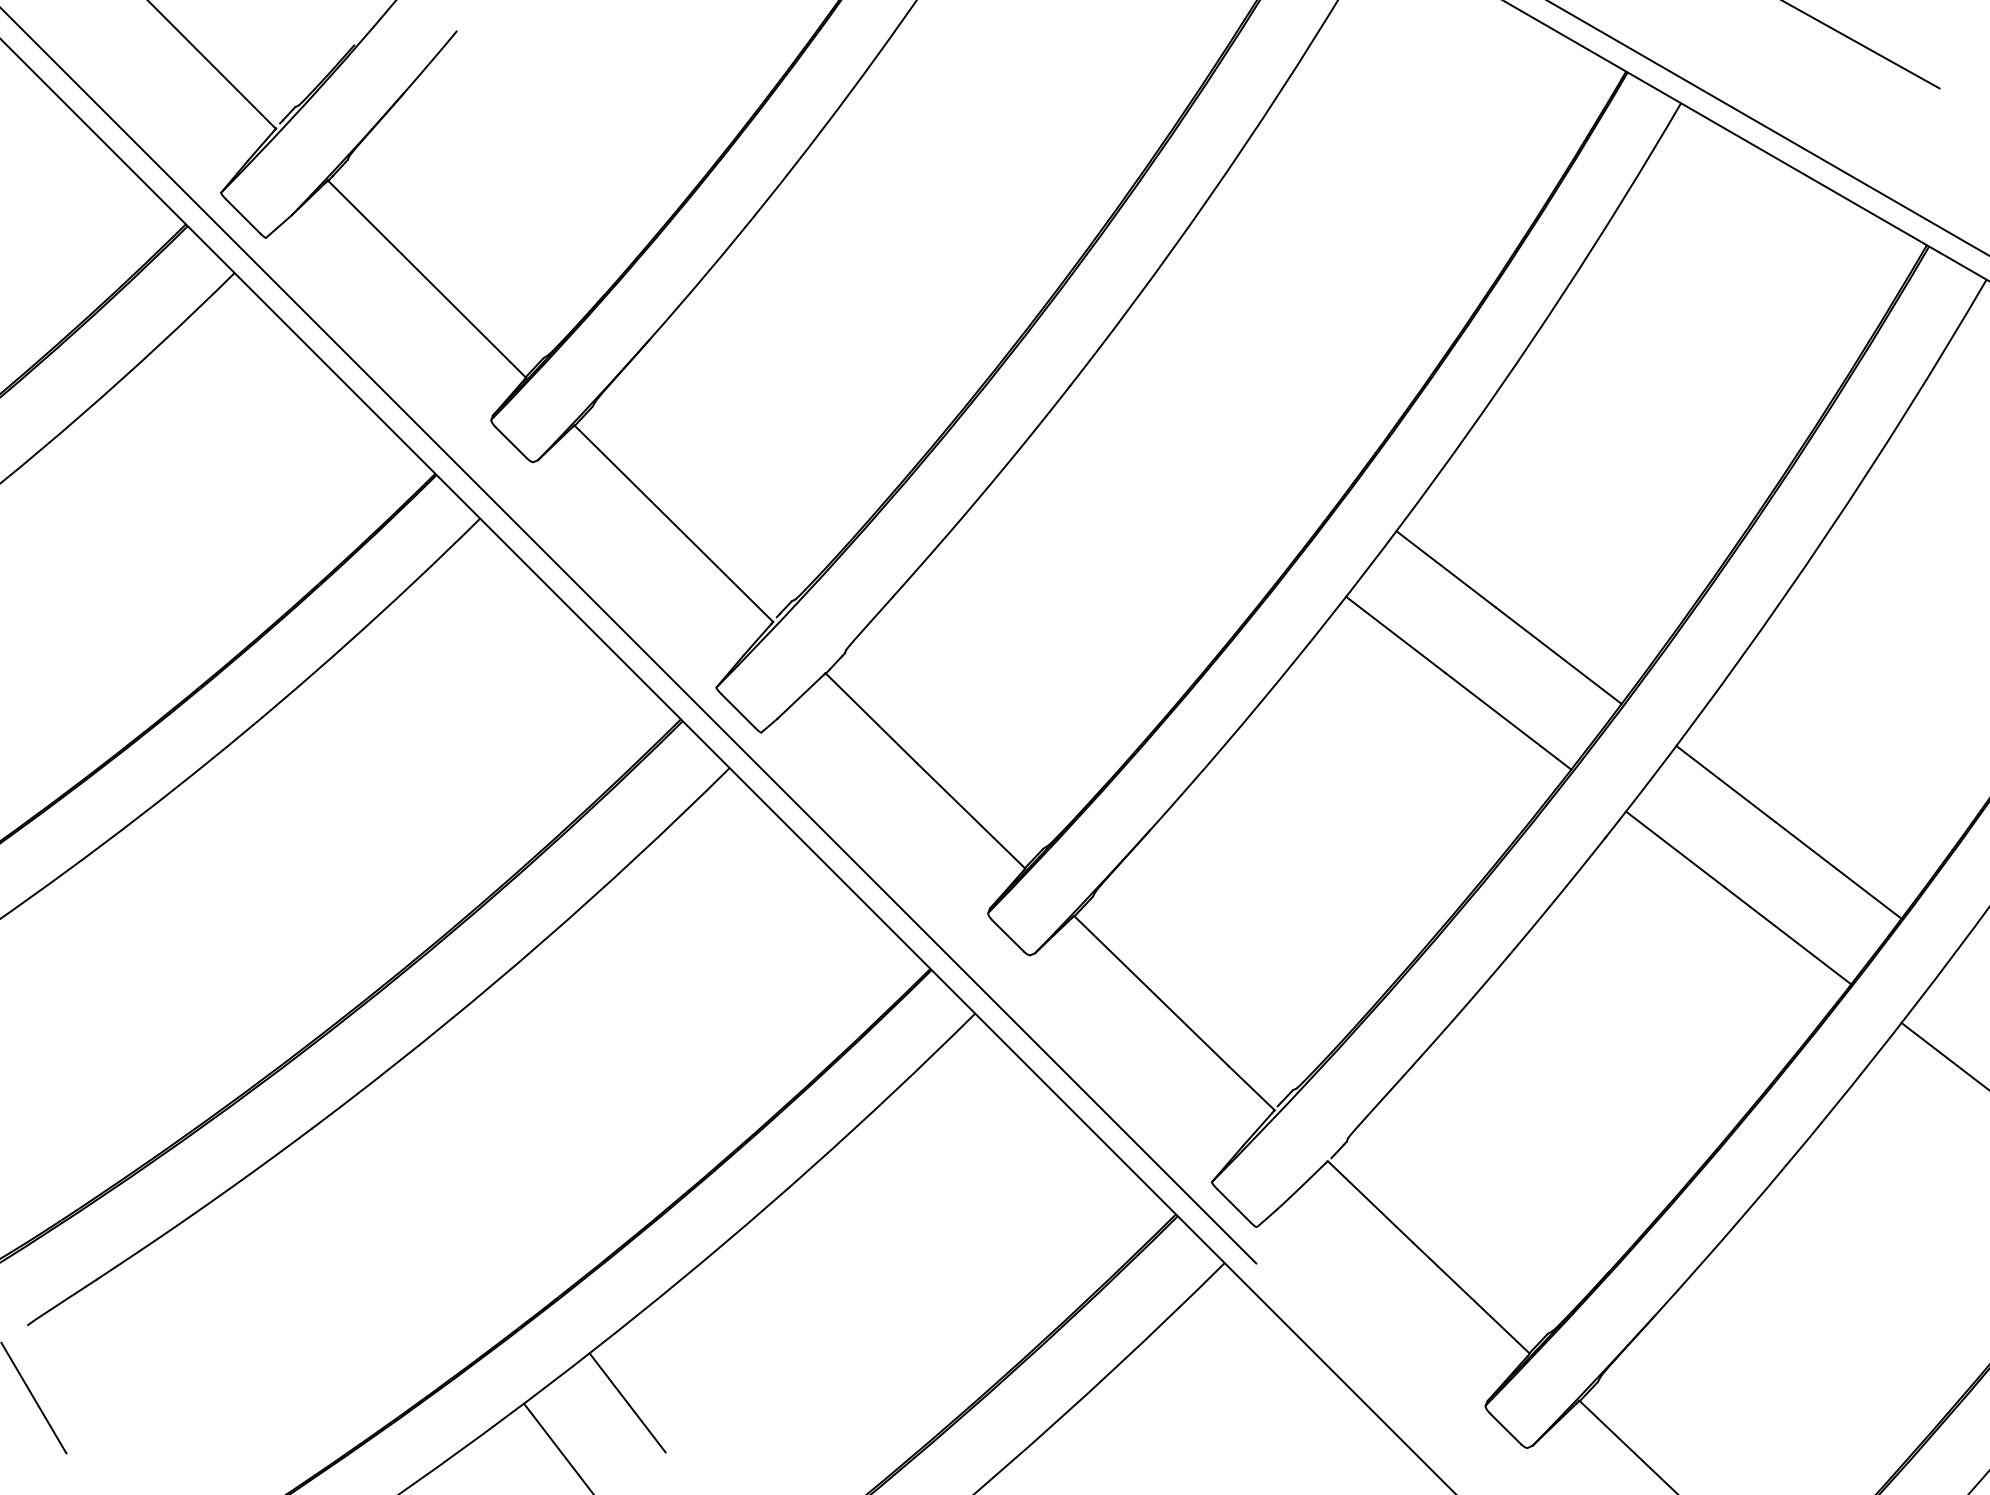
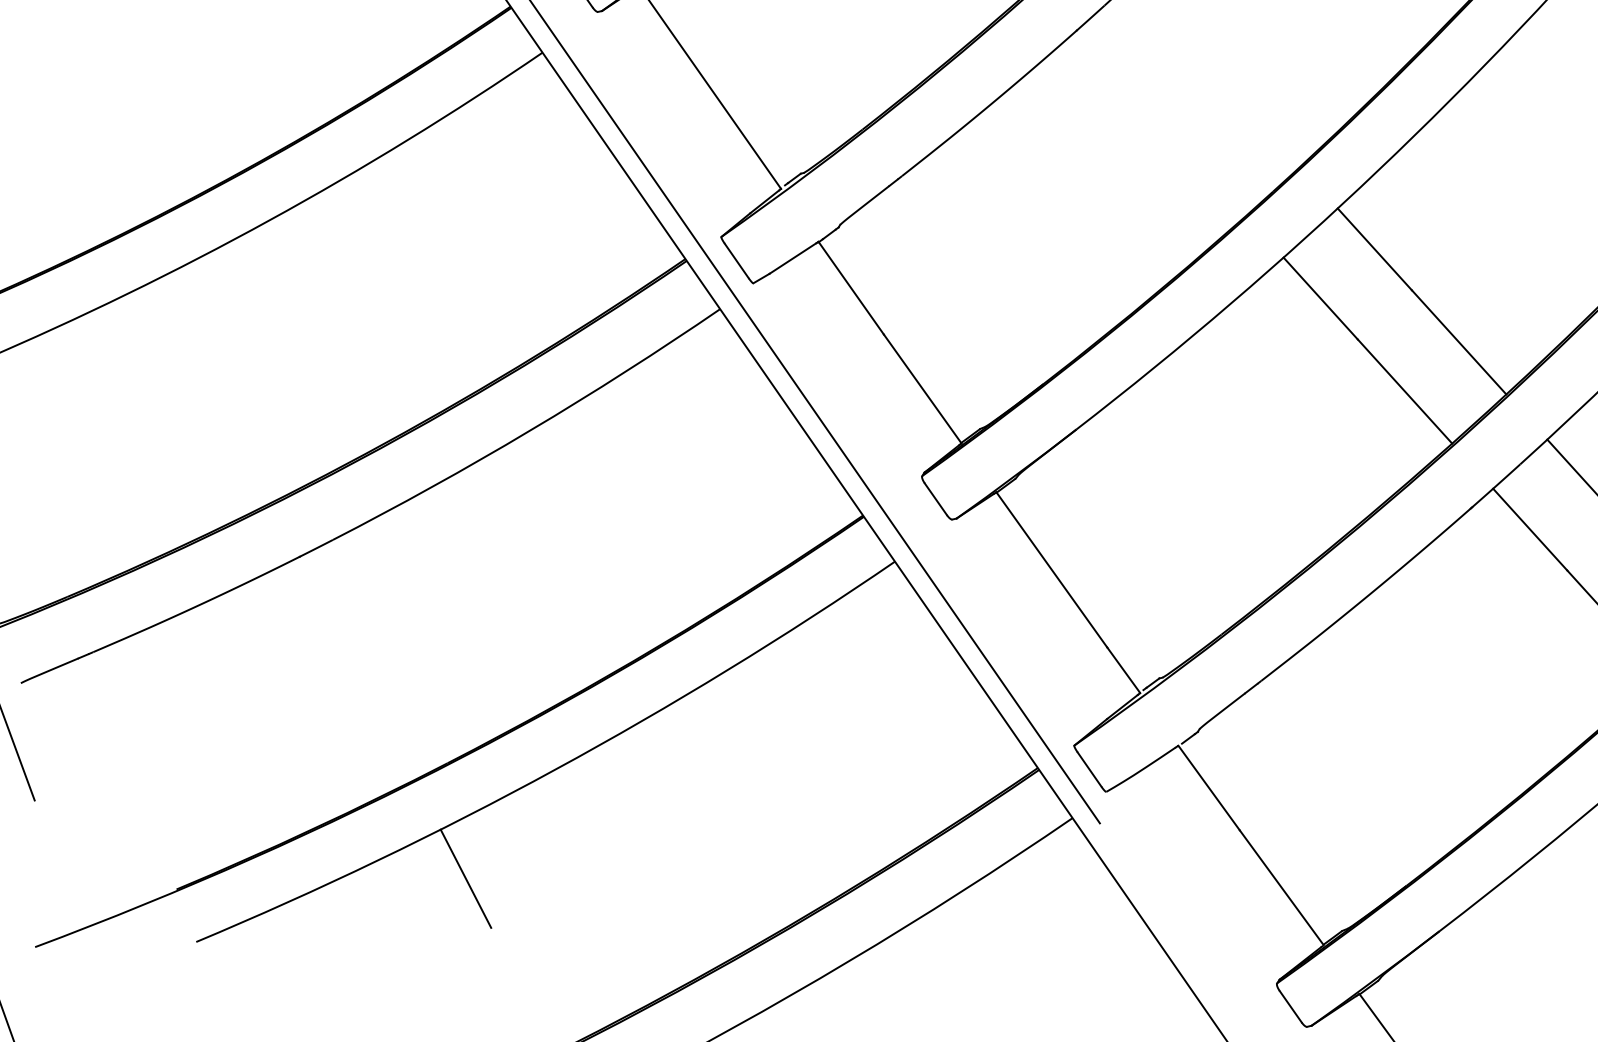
line: (627, 1402) -> (530, 844), removed

